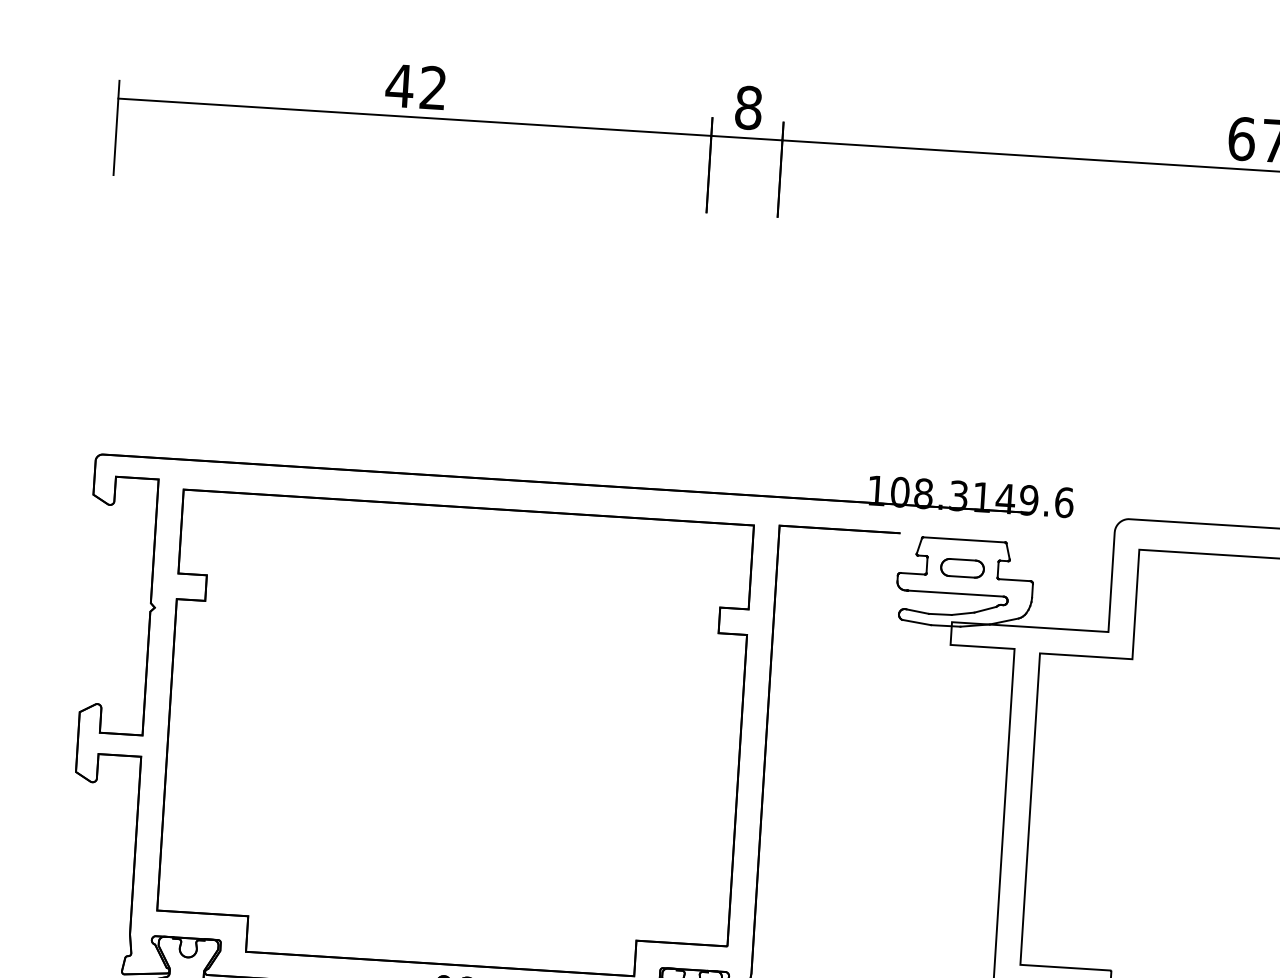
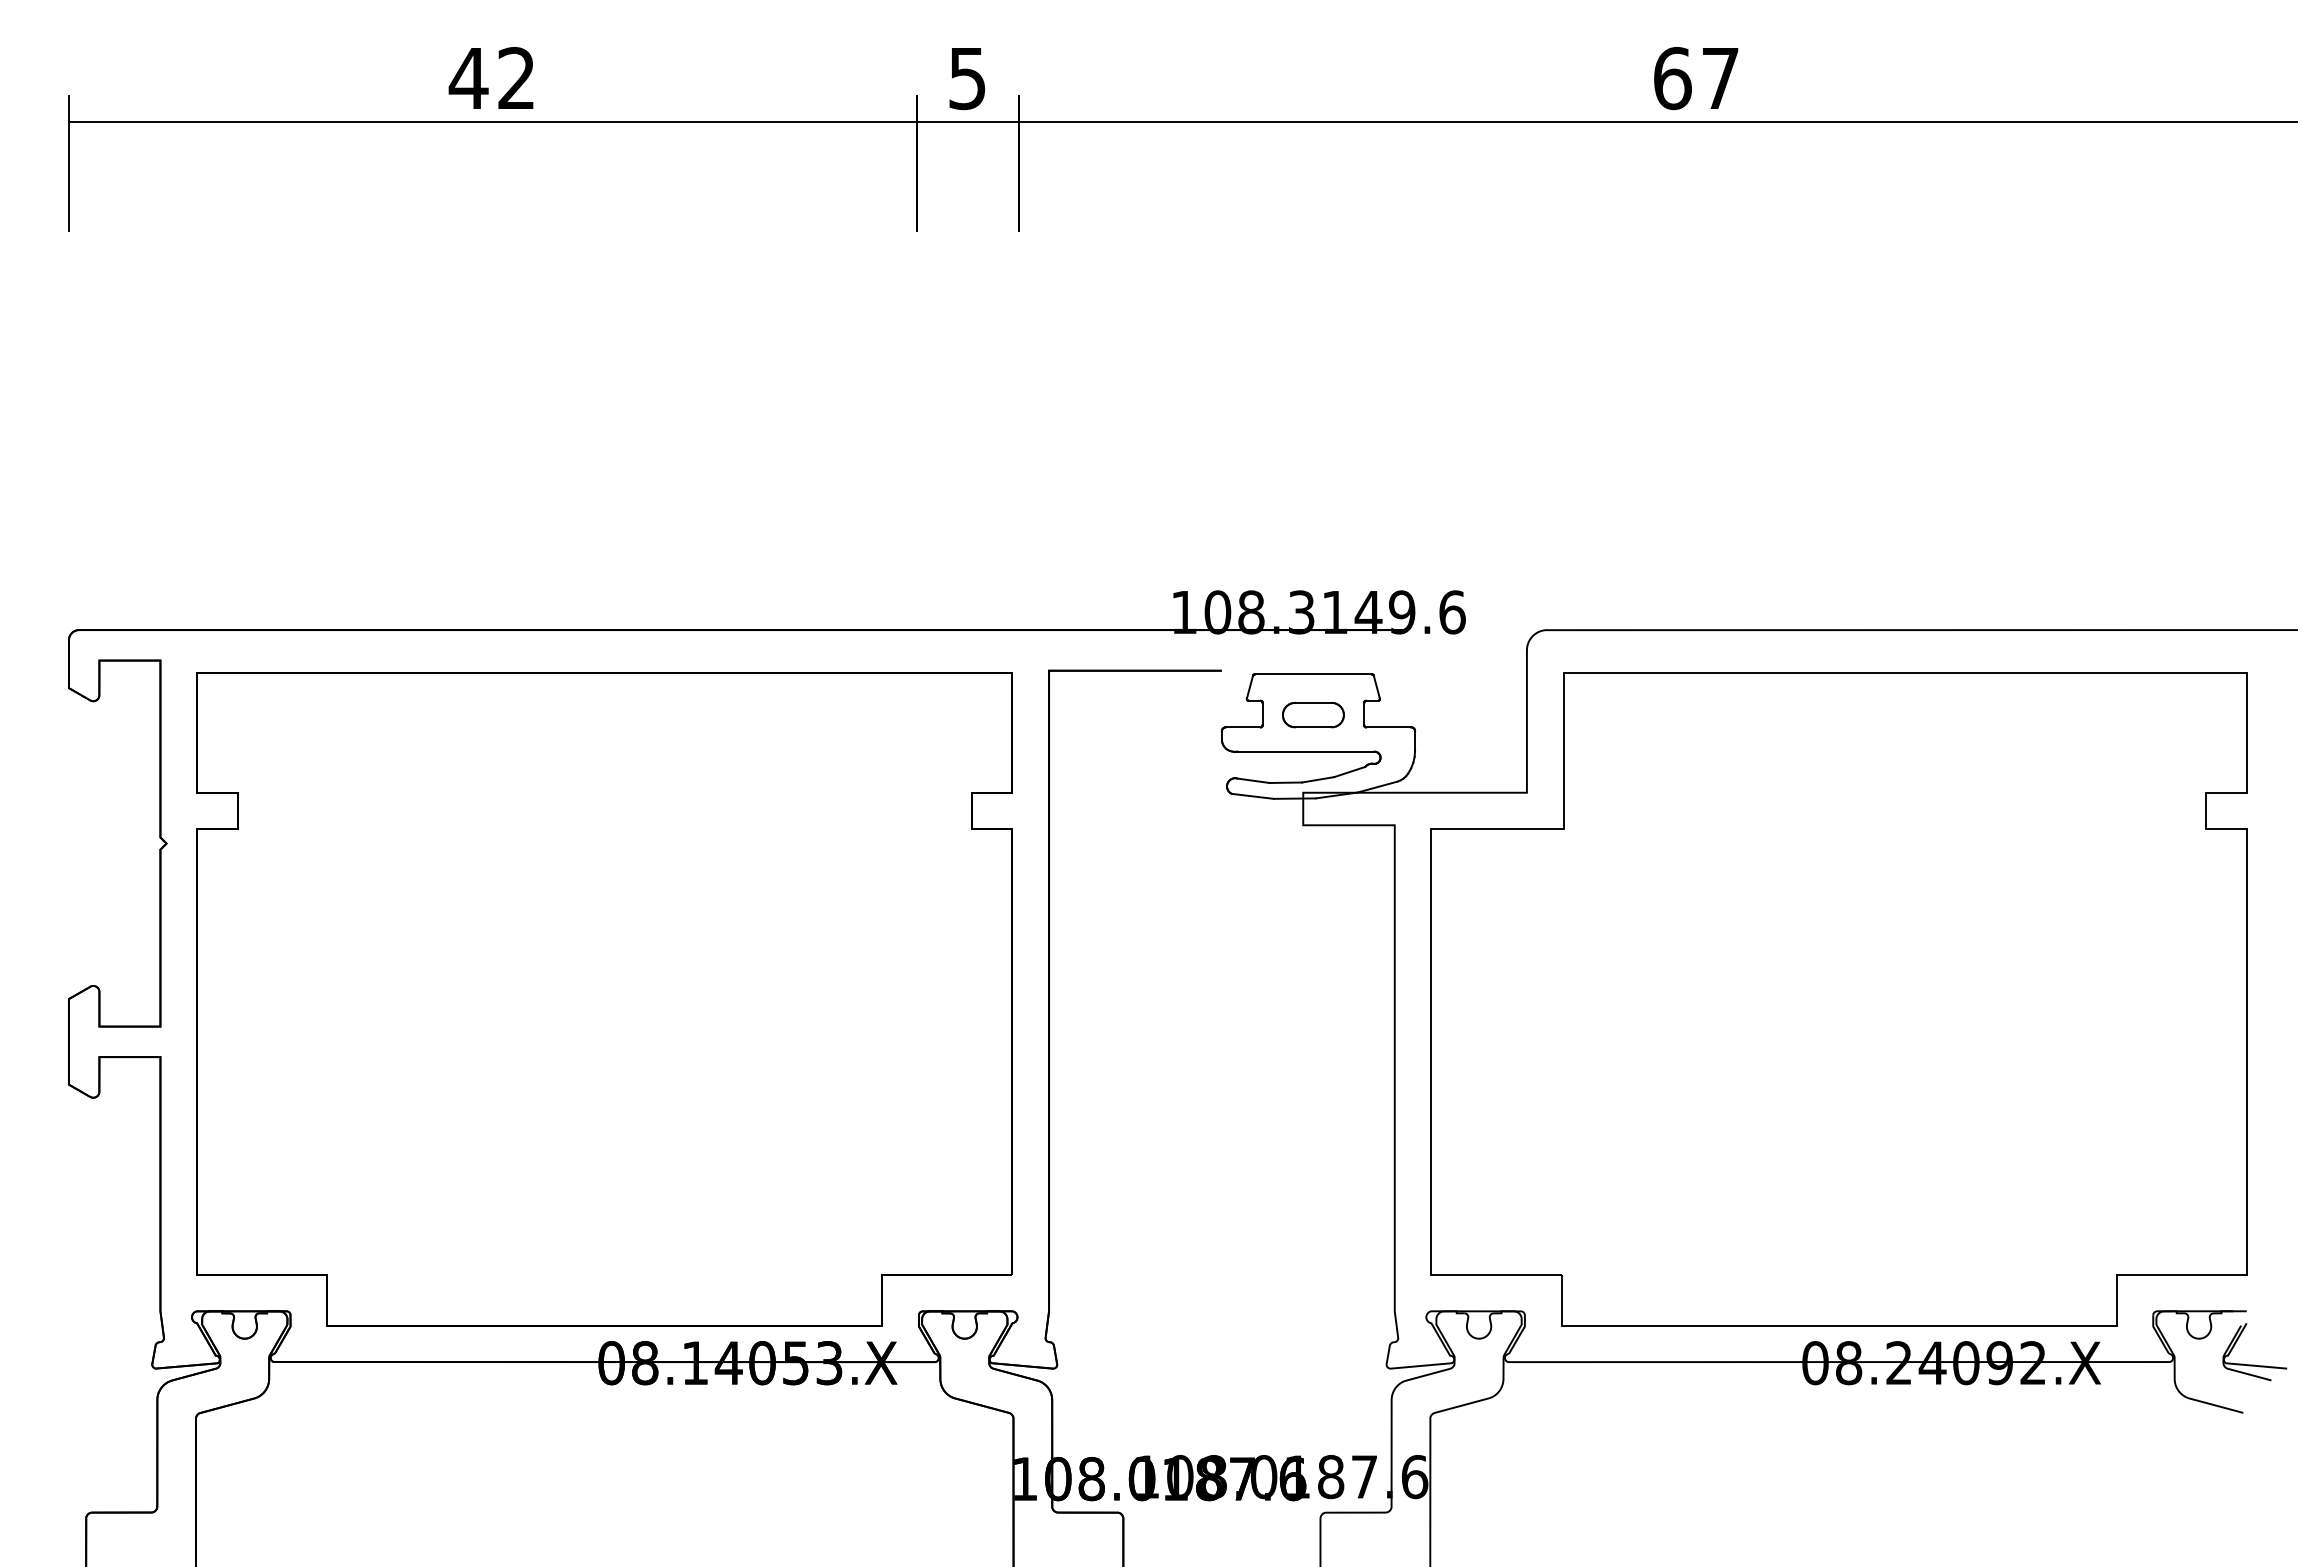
text: (748, 107) -> (967, 78), 8 -> 5

